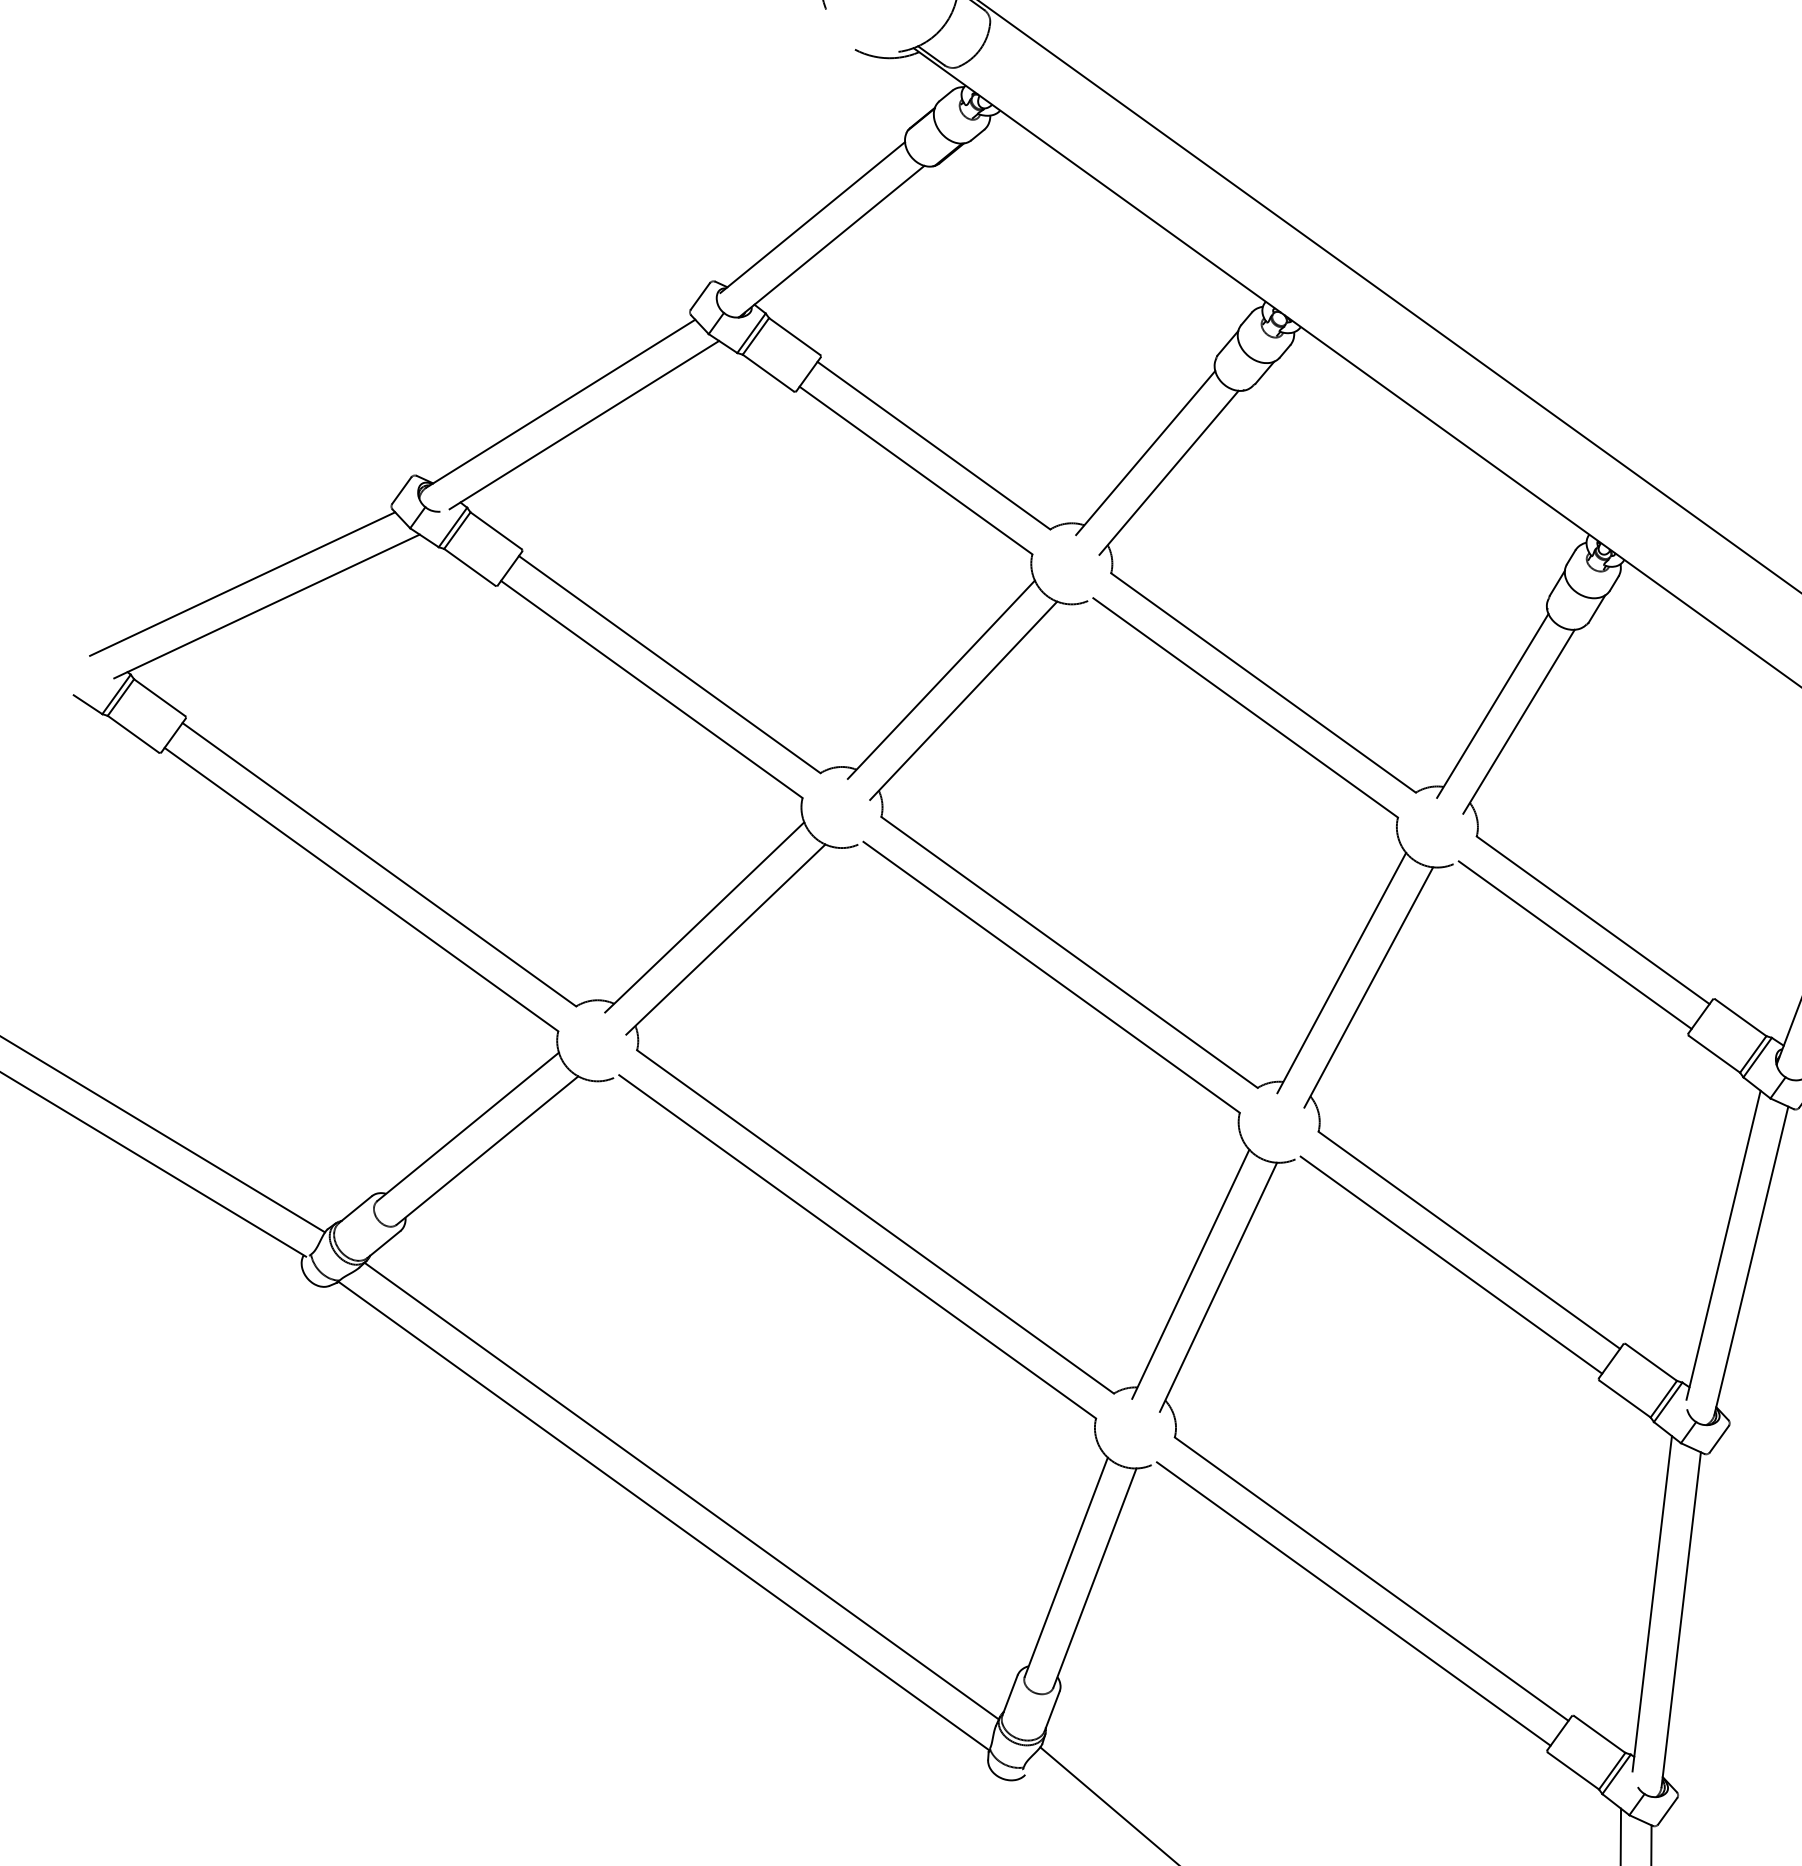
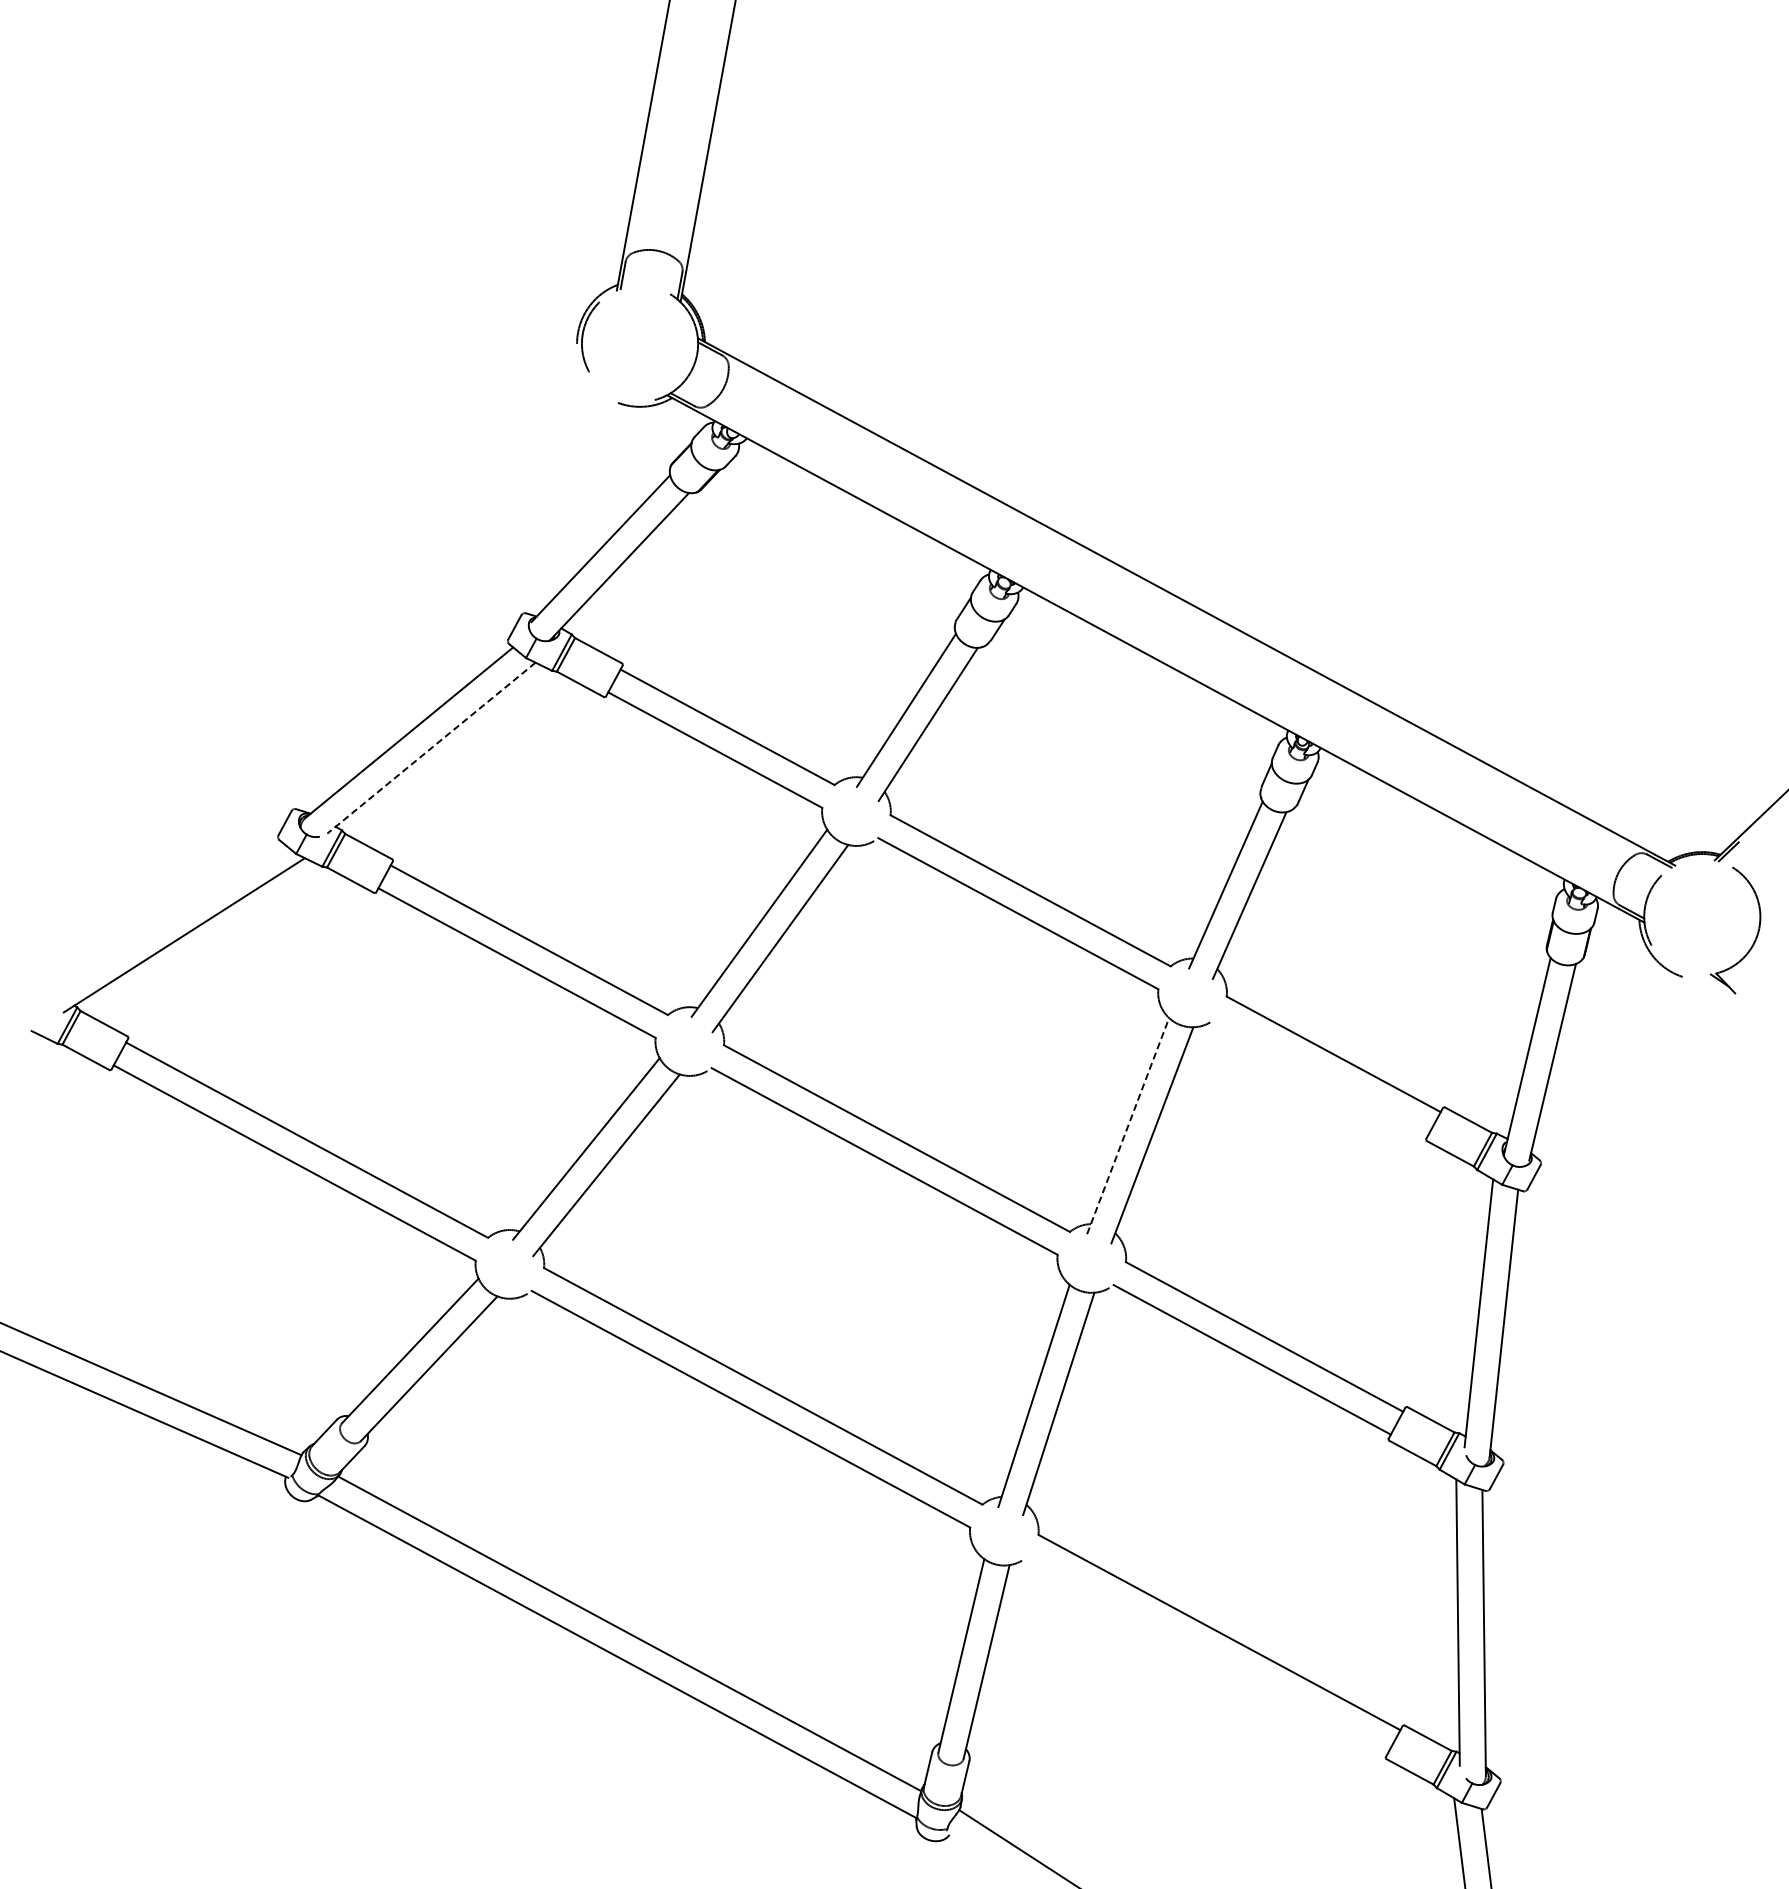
line: (584, 425) -> (431, 748), solid -> dashed
line: (242, 584) -> (161, 919), removed
line: (1575, 944) -> (1321, 1076), removed
line: (1342, 973) -> (1128, 1126), solid -> dashed
line: (1354, 1604) -> (1207, 1655), removed

